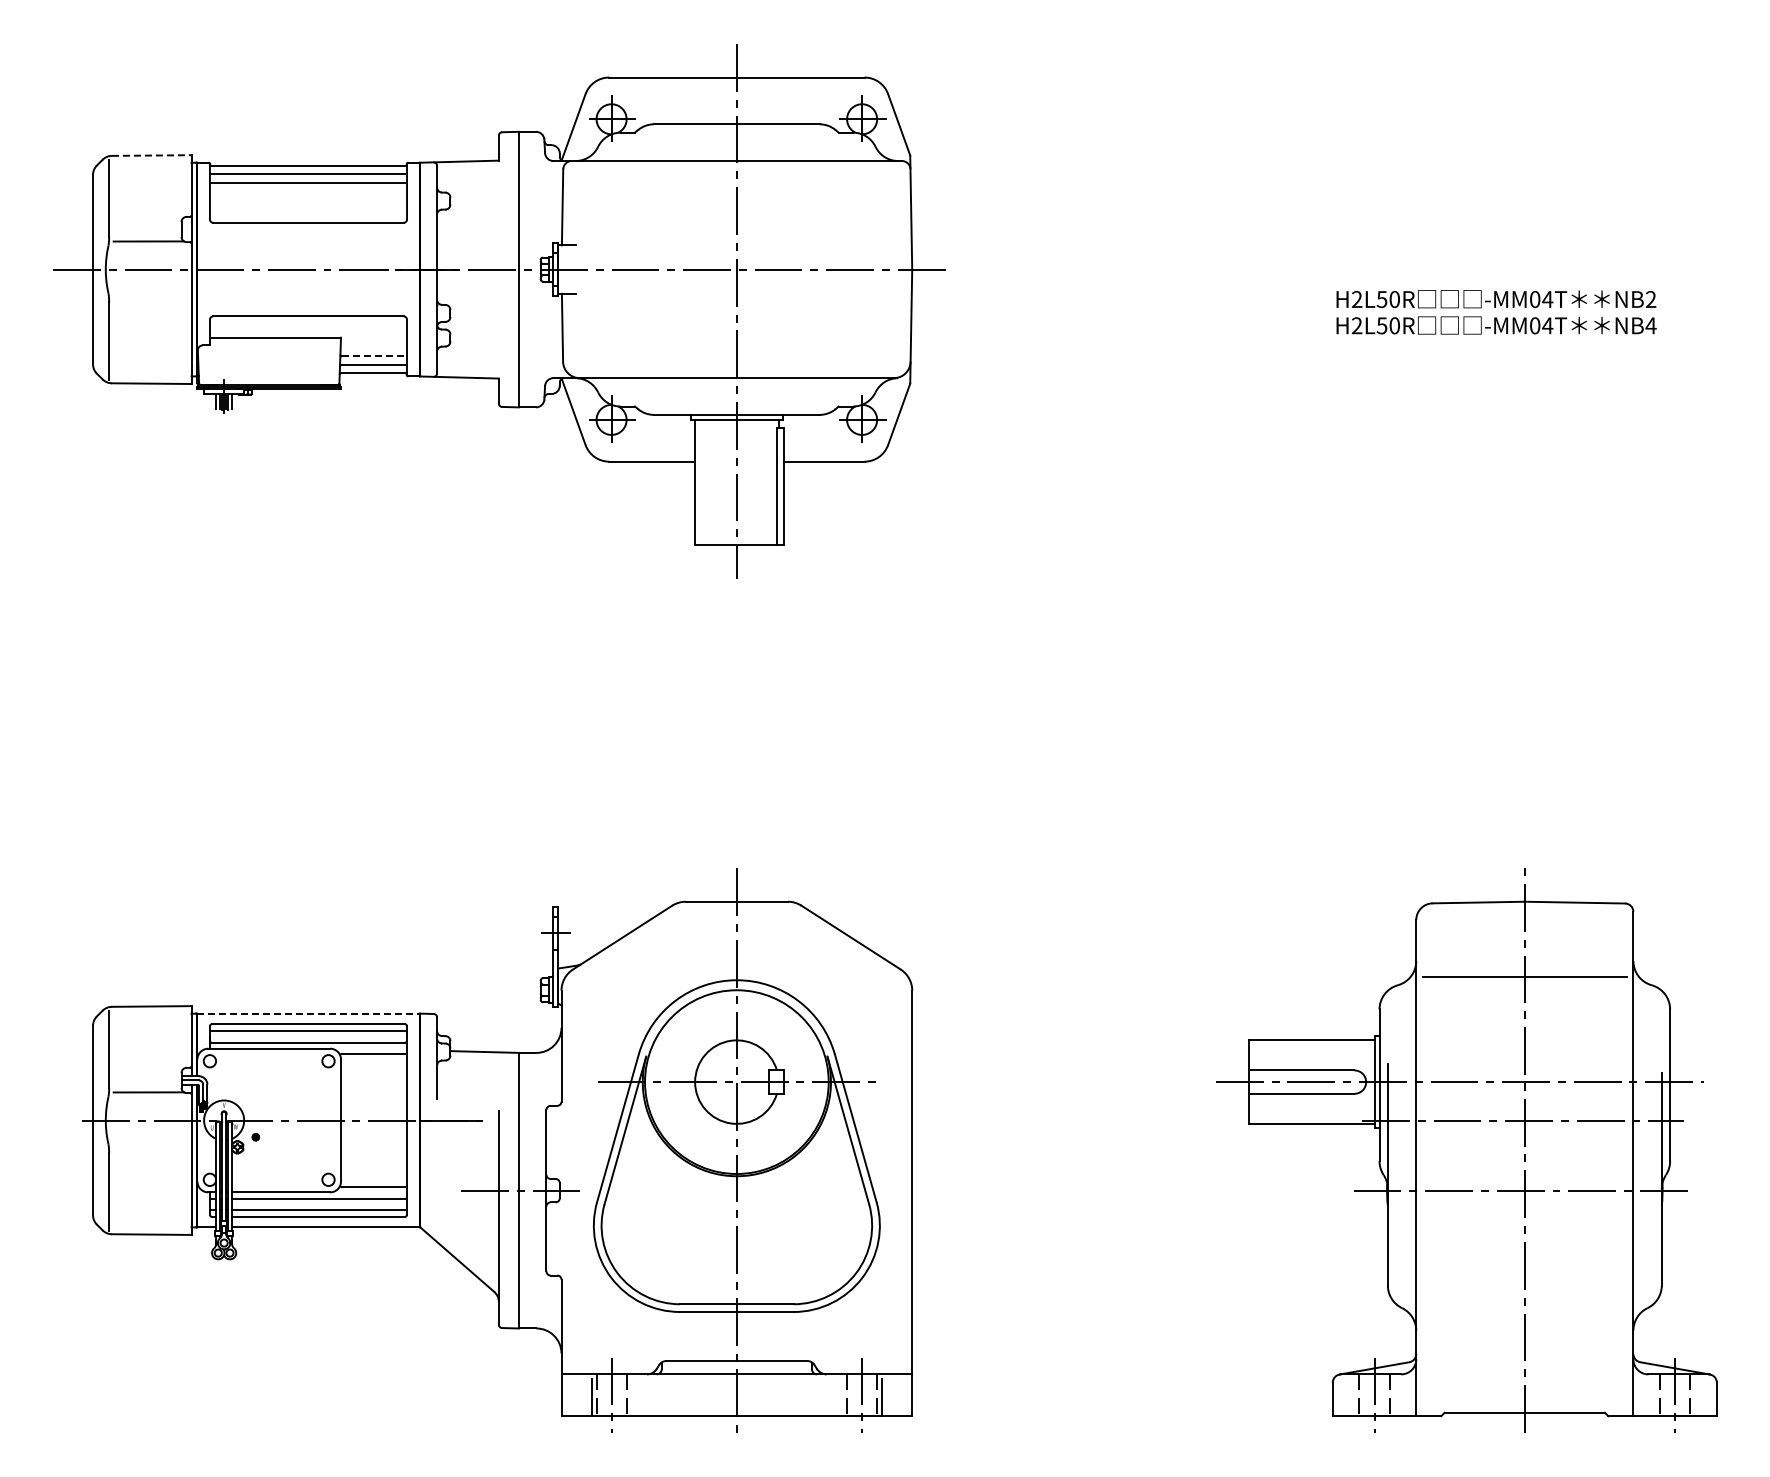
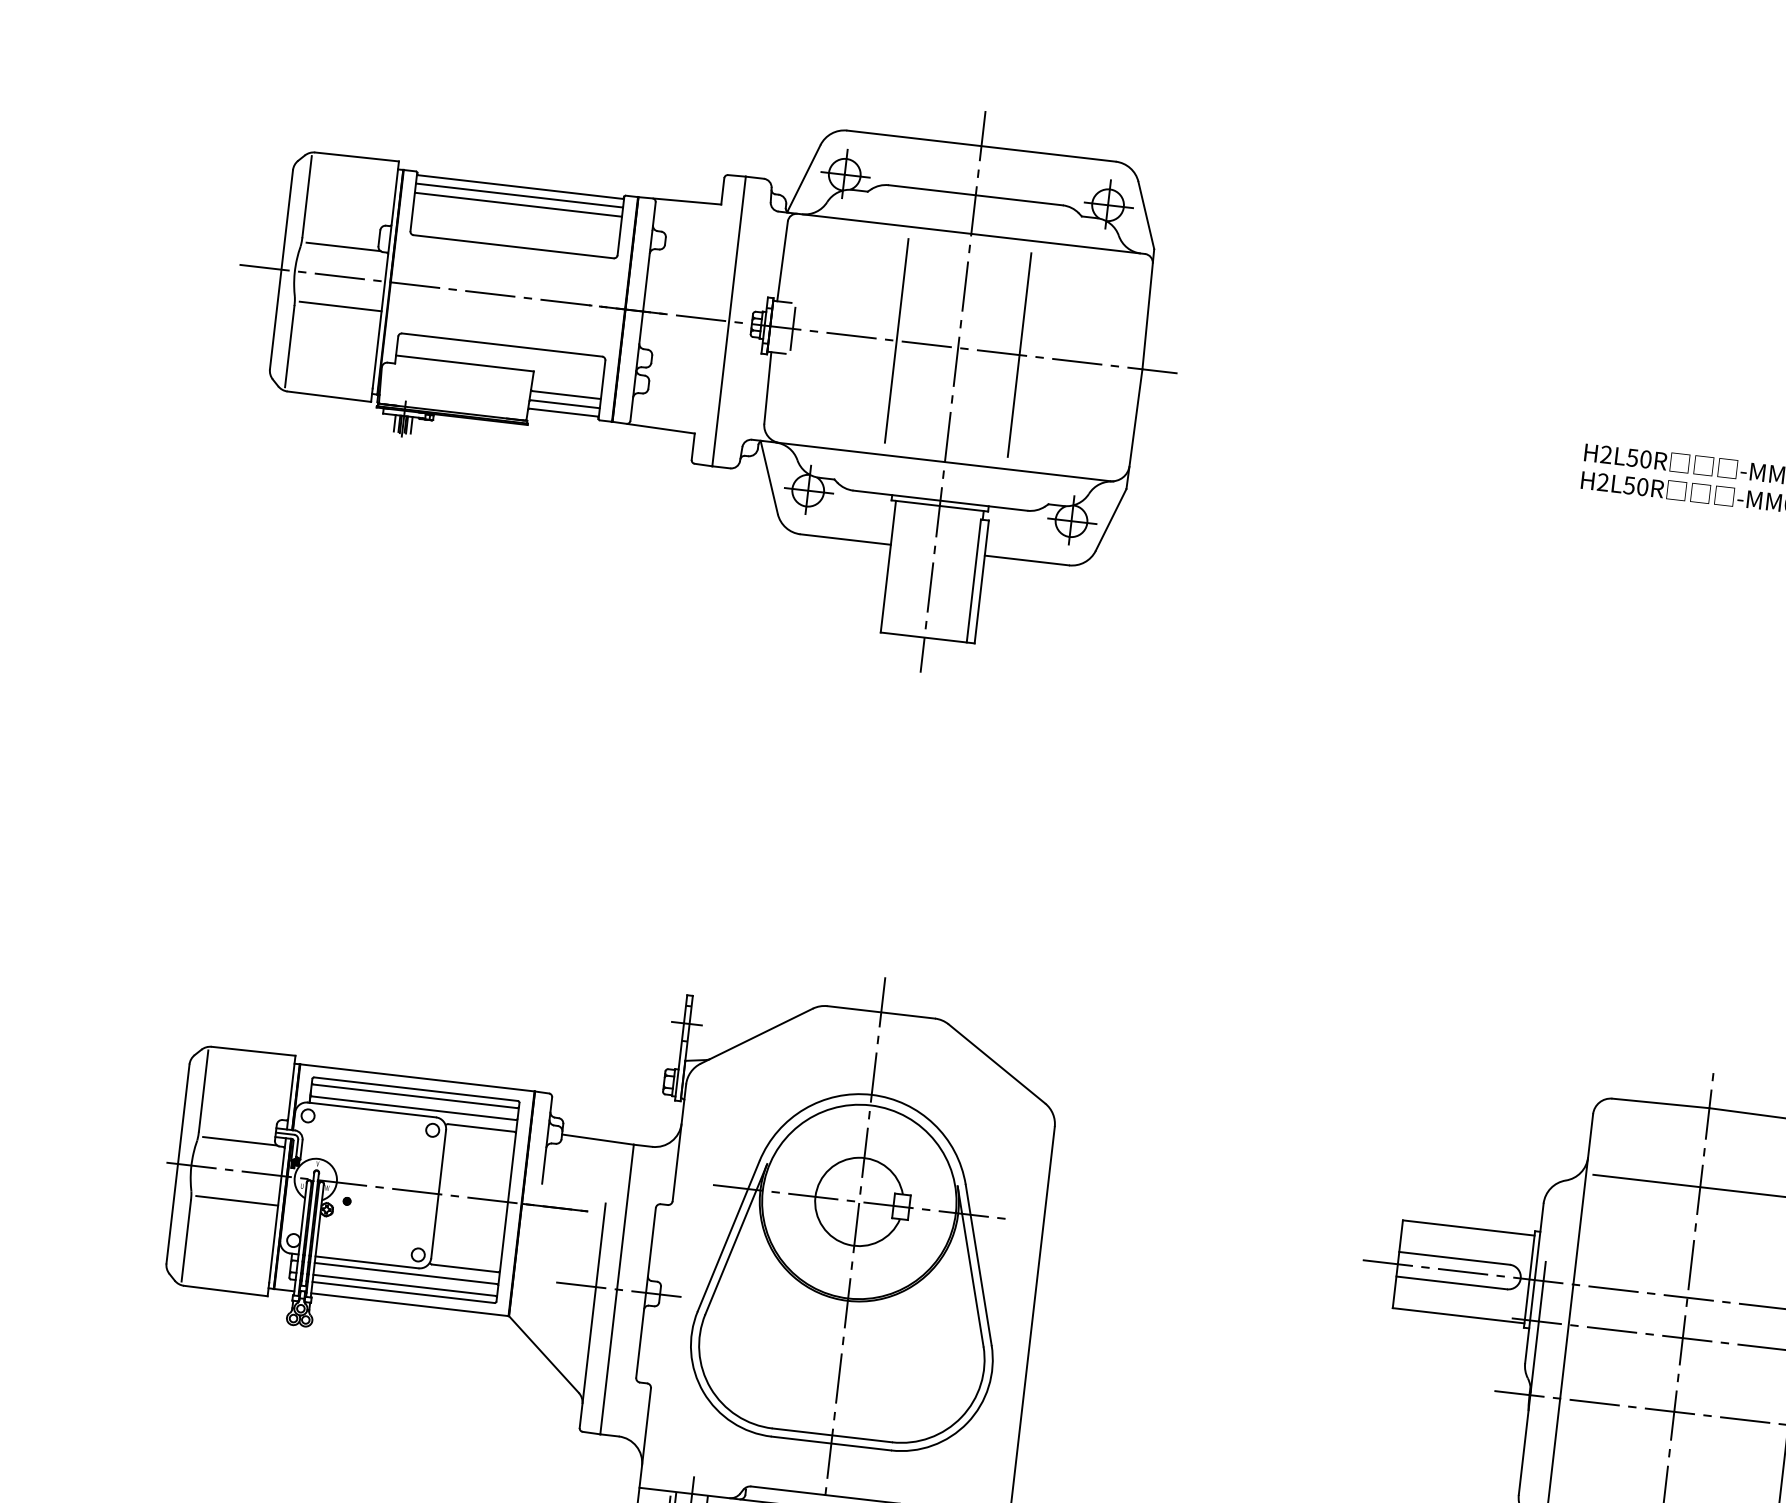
line: (151, 155) -> (356, 156), dashed -> solid
line: (579, 269) -> (792, 328), added
line: (678, 269) -> (896, 340), added
line: (795, 269) -> (1019, 355), added
line: (152, 297) -> (340, 306), added
line: (374, 356) -> (566, 395), dashed -> solid
line: (308, 1013) -> (417, 1077), dashed -> solid
line: (152, 1148) -> (237, 1200), added

